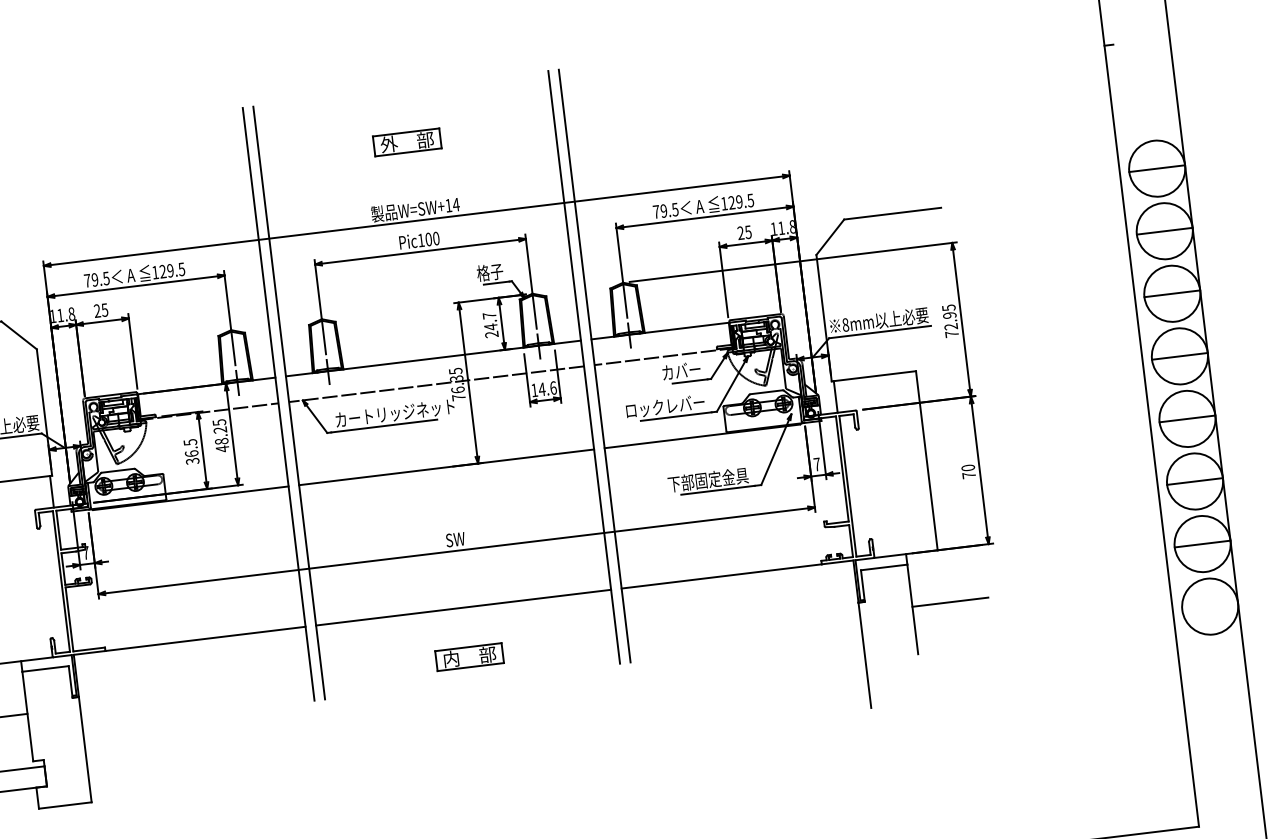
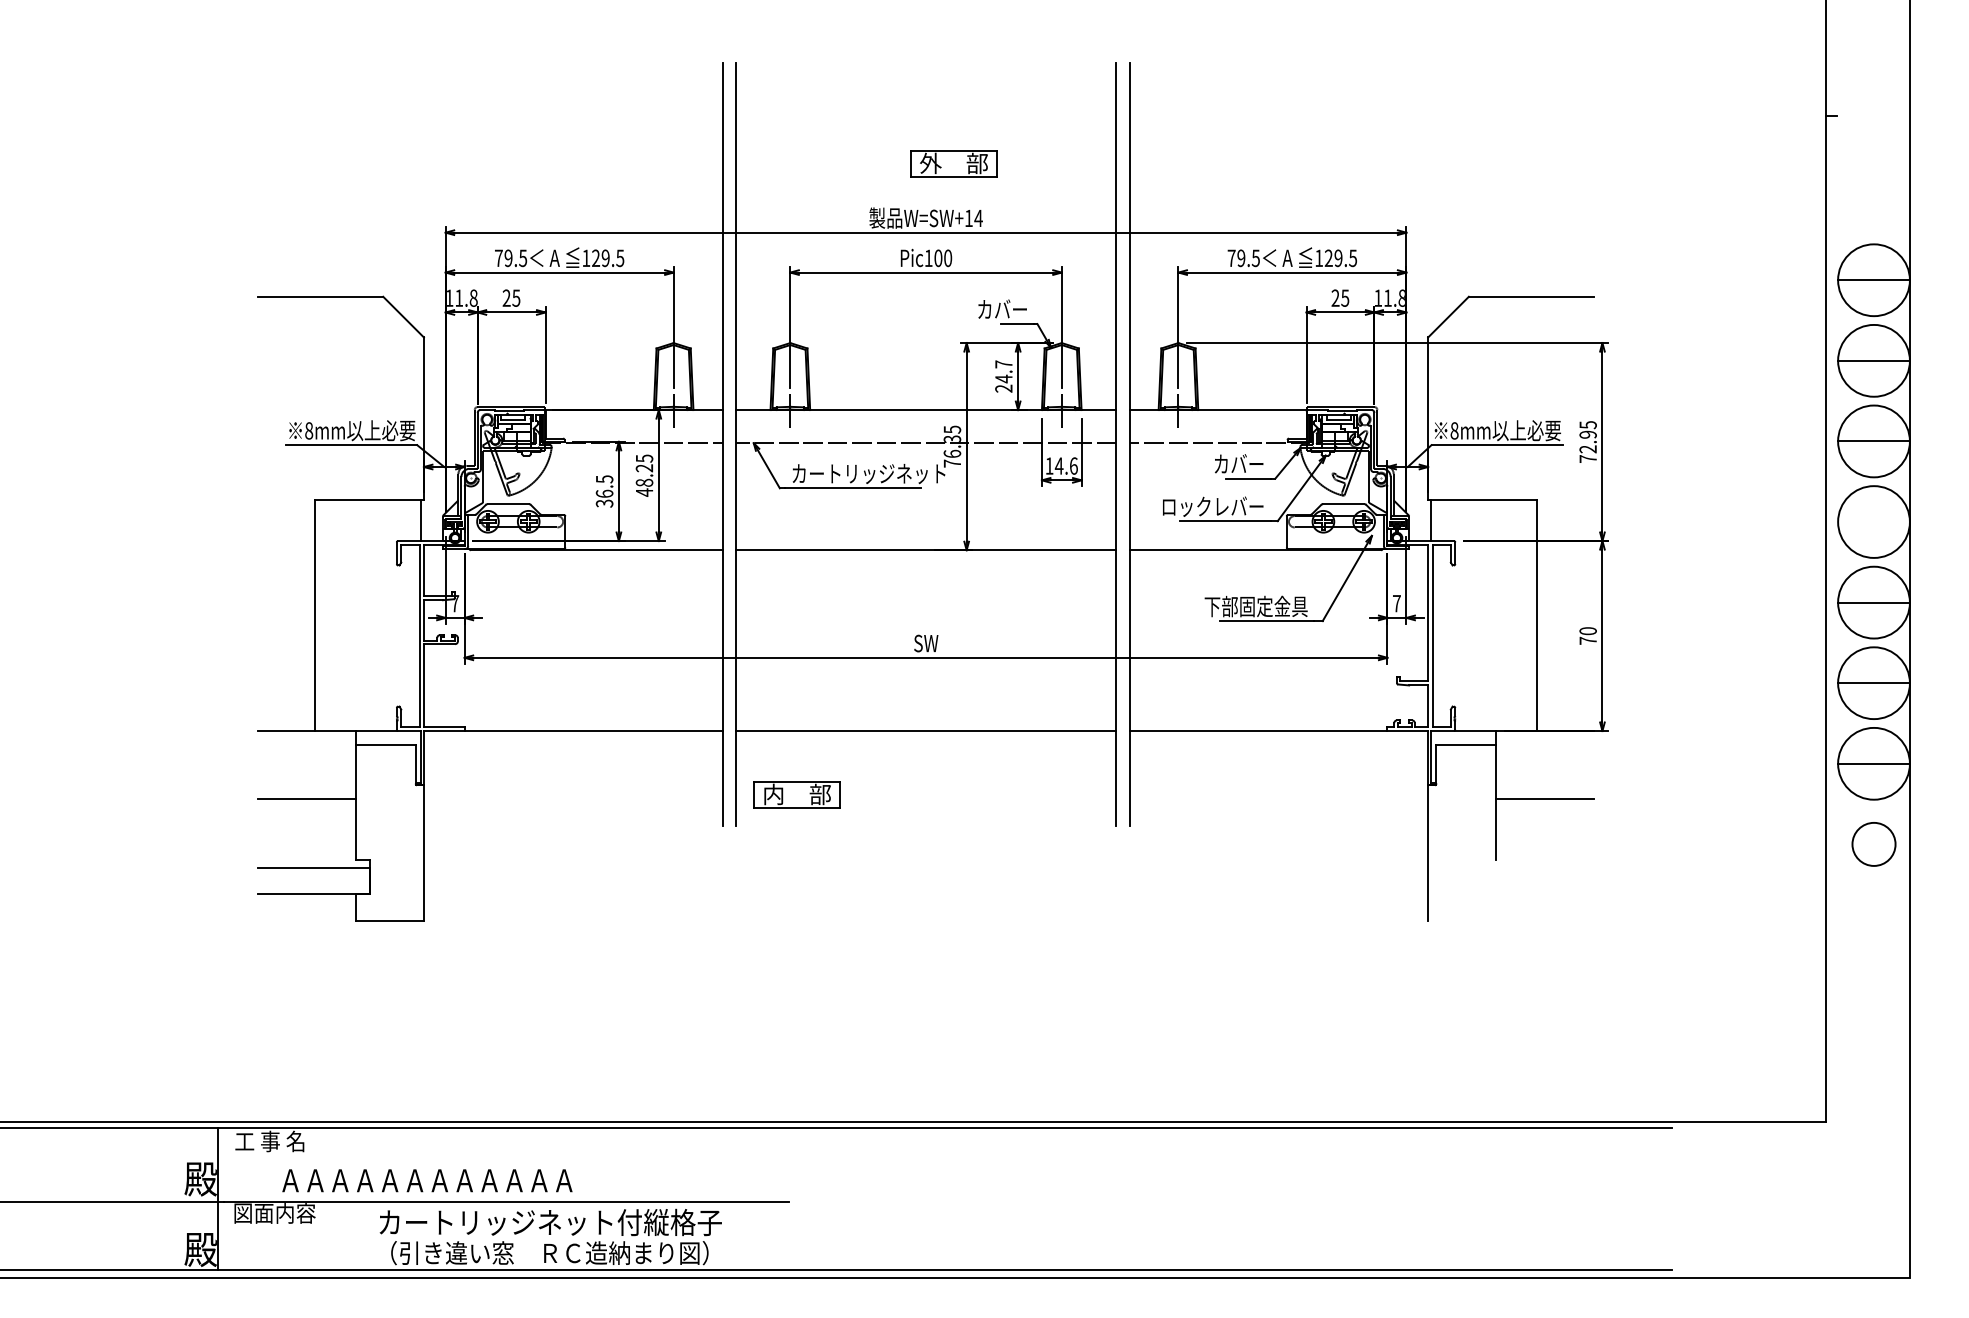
part: (406, 142) -> (953, 163), moved
text: (483, 273) -> (1002, 309), 格子 -> カバー
line: (1179, 356) -> (1873, 522), removed
circle: (1209, 606) -> (1873, 844), size x0.6
part: (469, 656) -> (796, 794), moved

